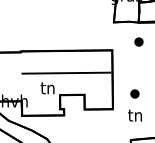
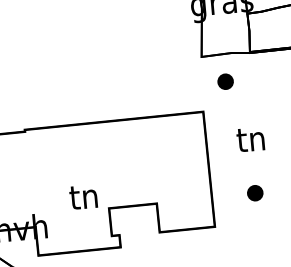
part: (138, 41) -> (224, 80), moved
line: (66, 72) -> (117, 163), removed
text: (134, 115) -> (249, 139), moved

